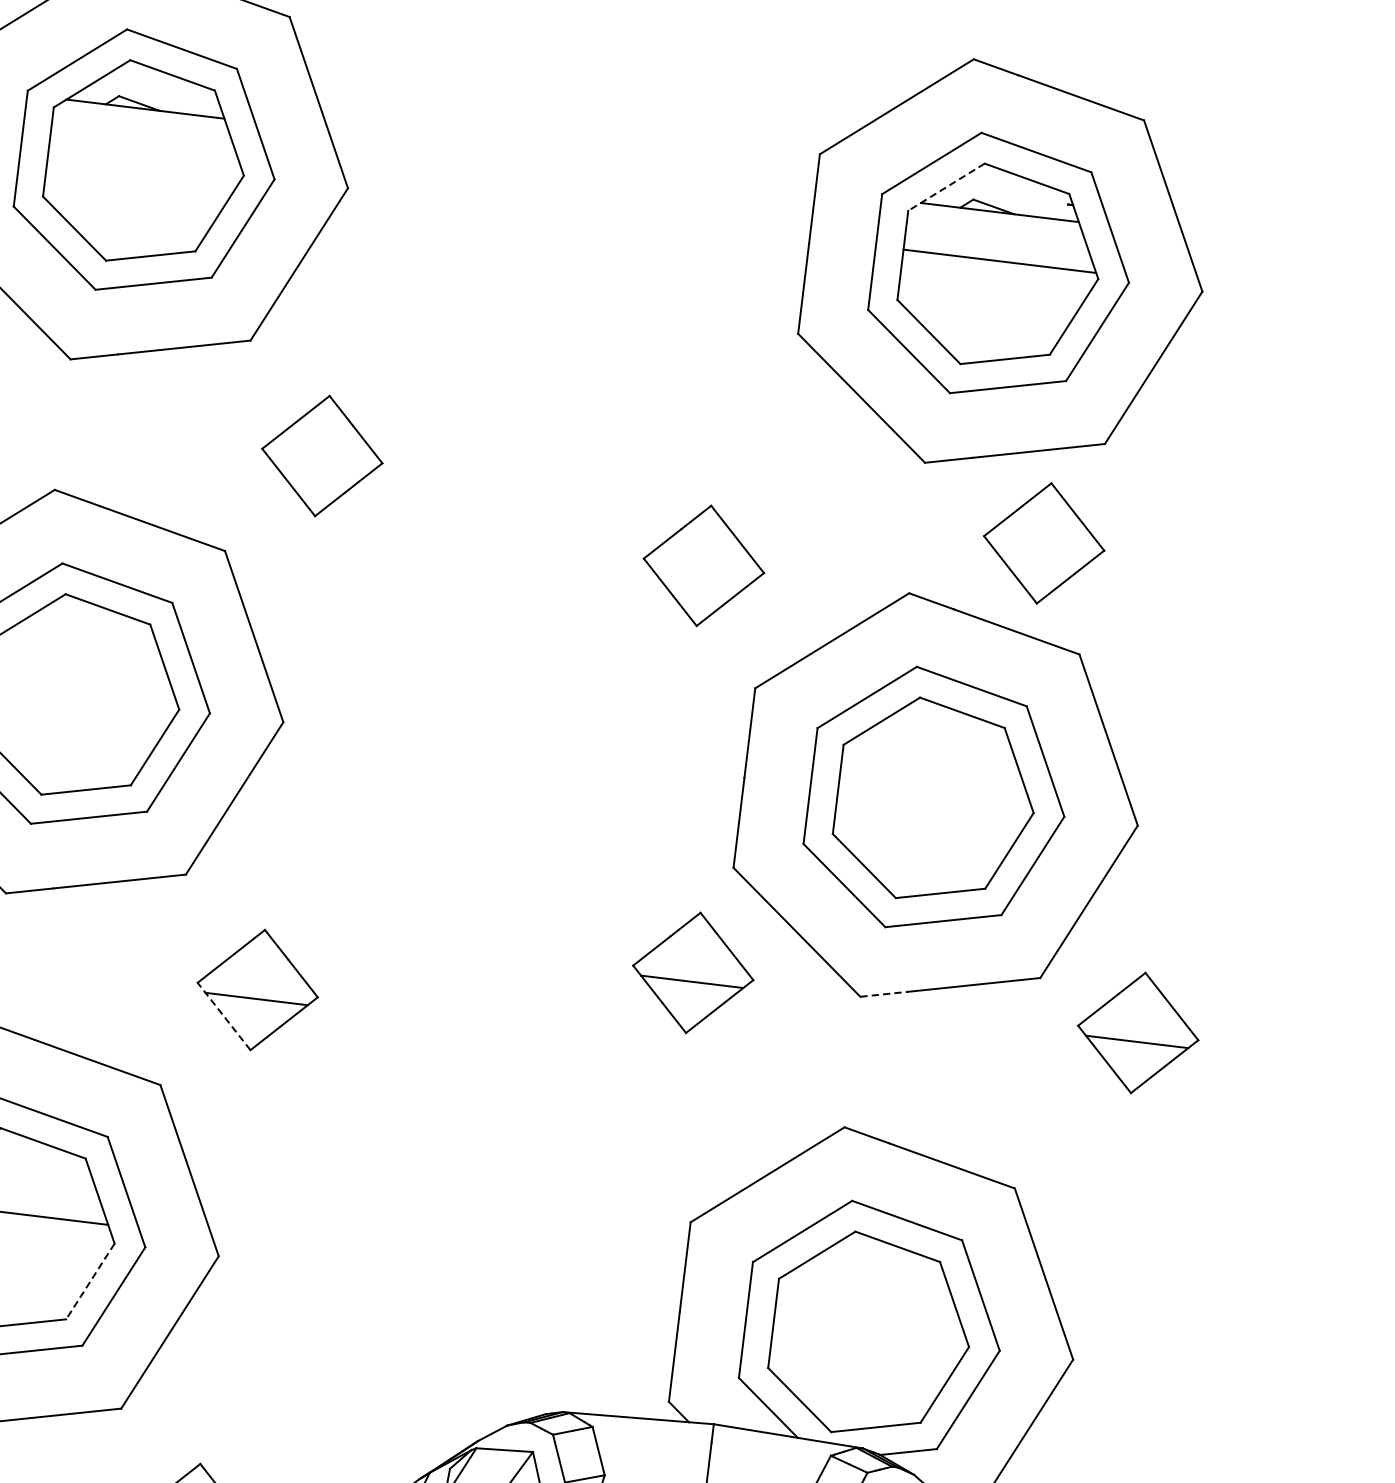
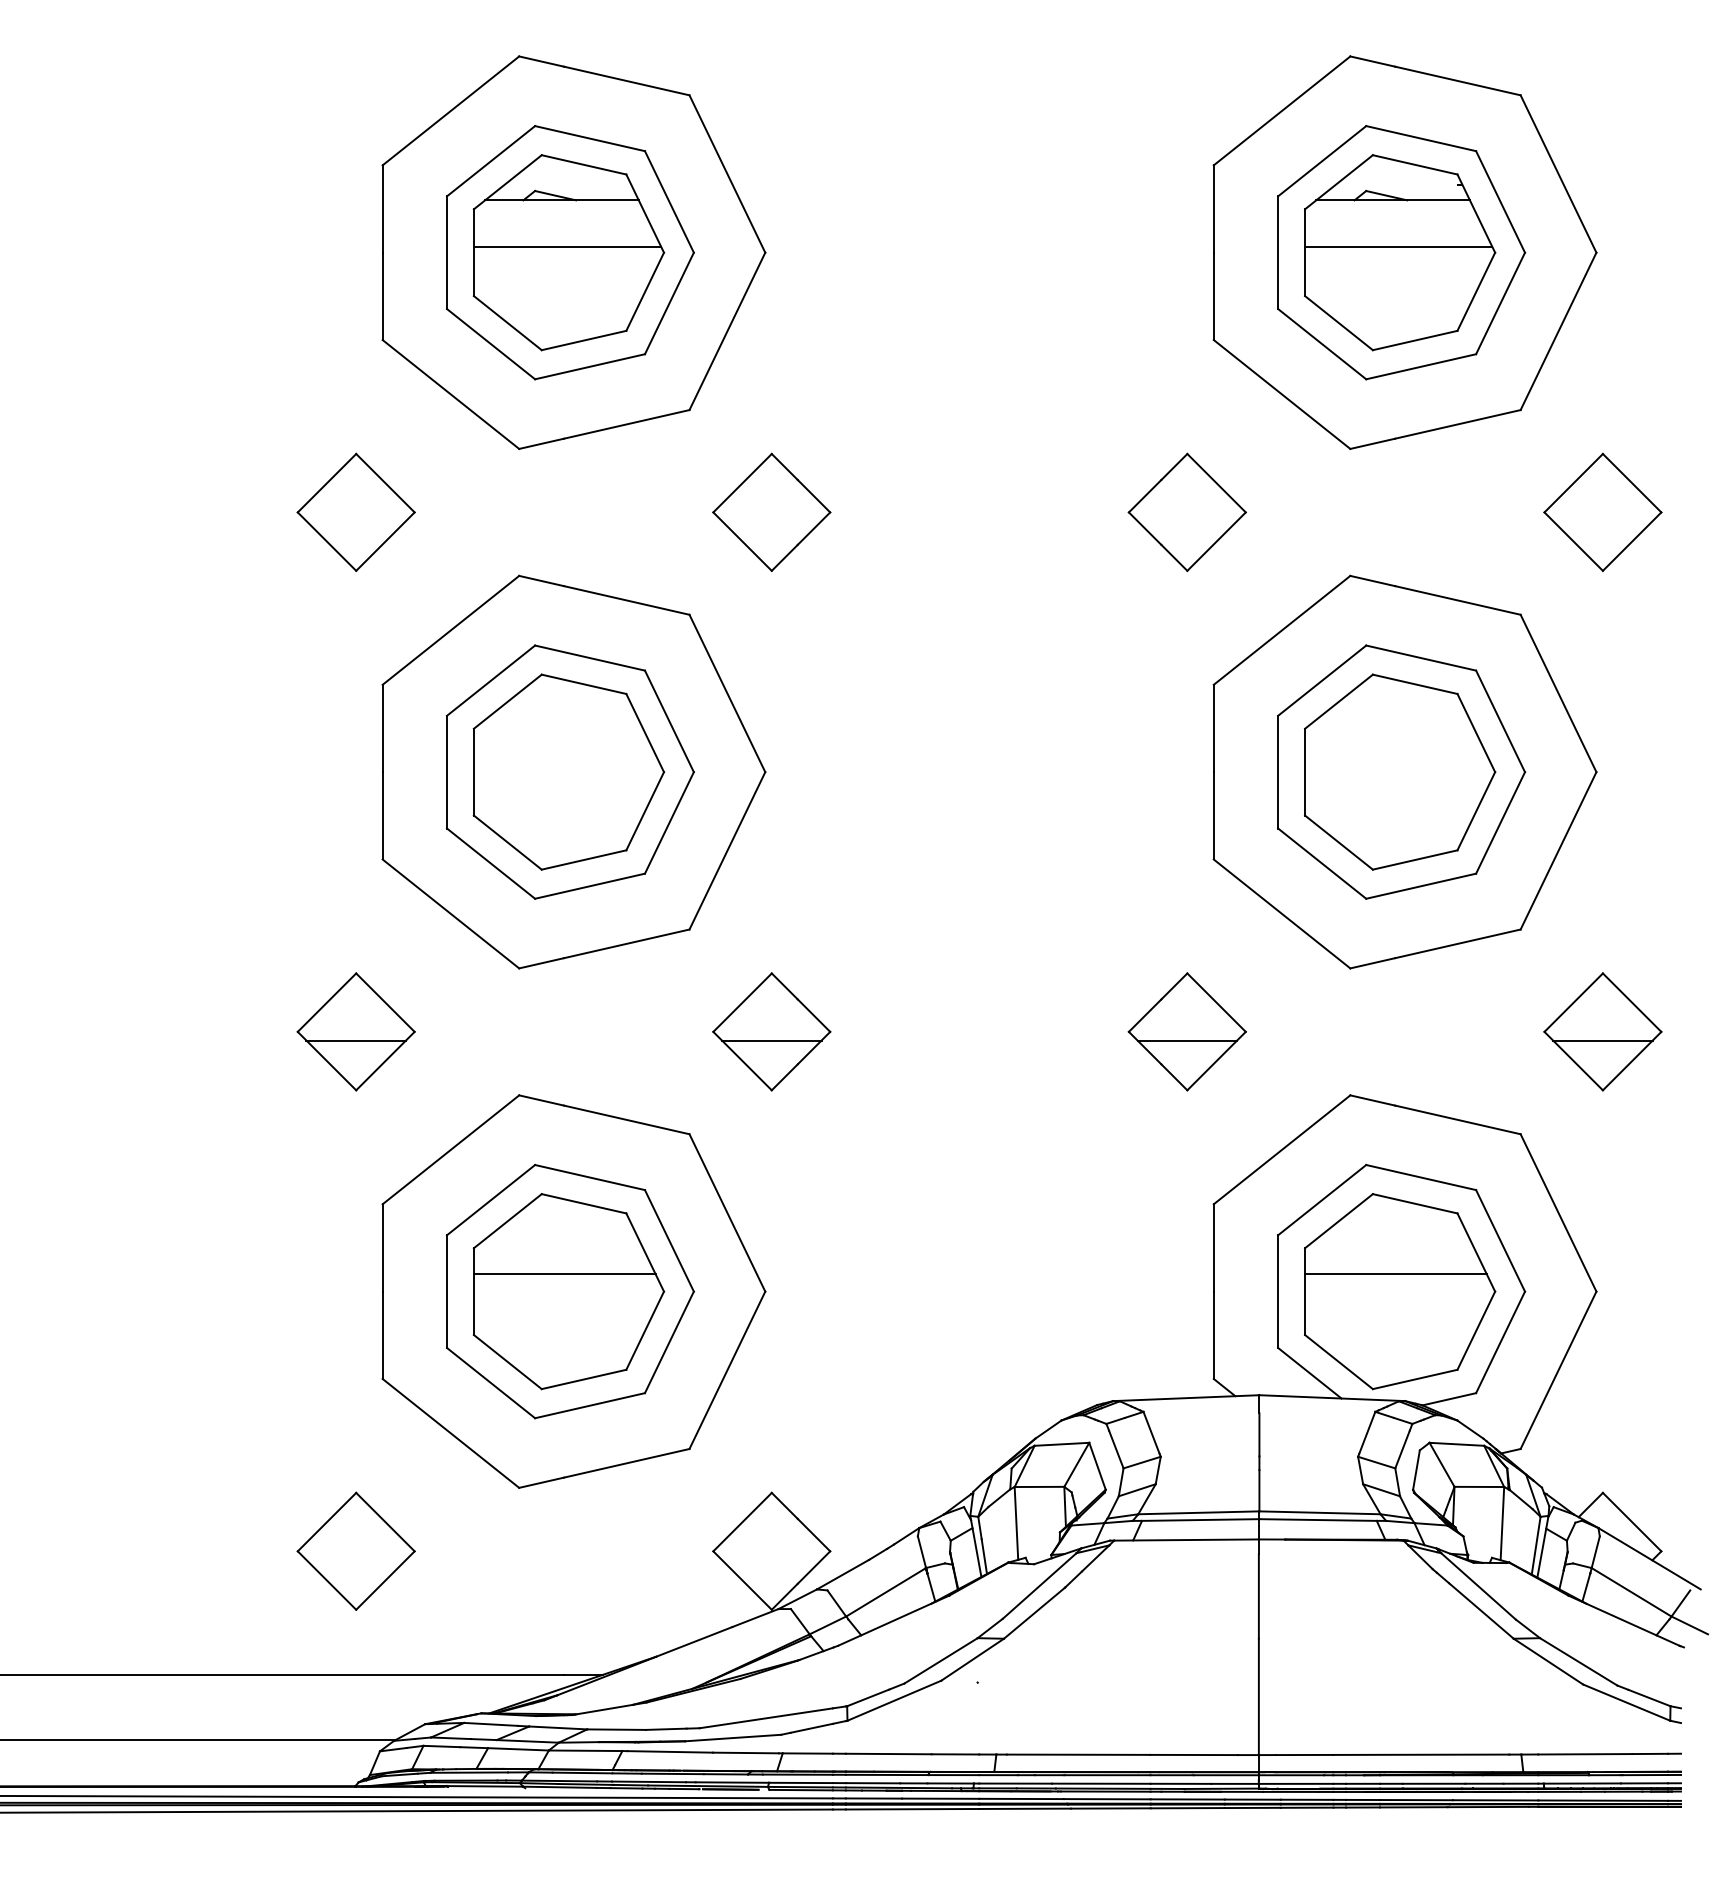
line: (145, 158) -> (567, 247), added
line: (945, 187) -> (1338, 182), dashed -> solid
part: (1043, 542) -> (1602, 511), moved
part: (703, 564) -> (1186, 511), moved
part: (692, 972) -> (1186, 1031), moved
line: (883, 994) -> (1372, 963), dashed -> solid
line: (224, 1015) -> (742, 1060), dashed -> solid
part: (1137, 1032) -> (1602, 1031), moved
line: (89, 1282) -> (644, 1331), dashed -> solid
line: (868, 1317) -> (1395, 1274), added

